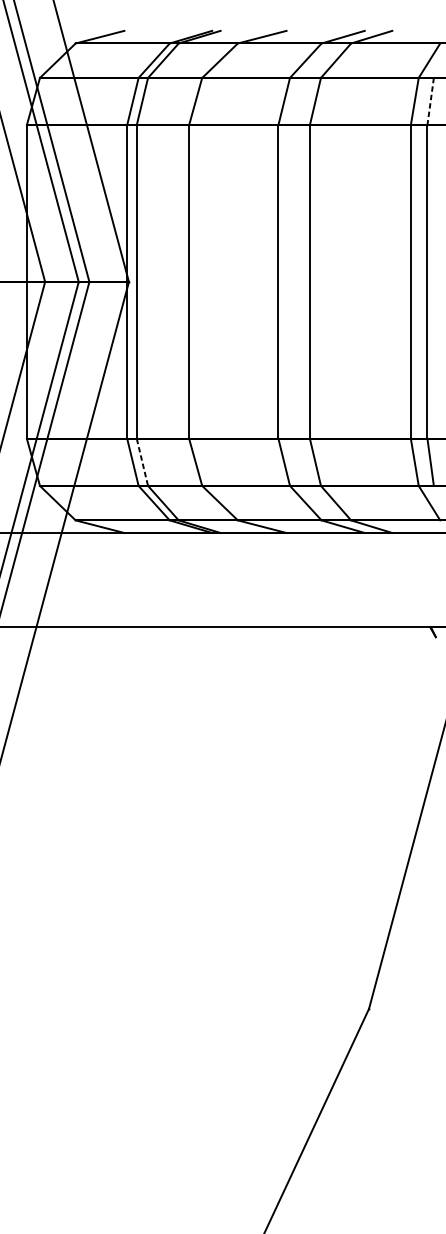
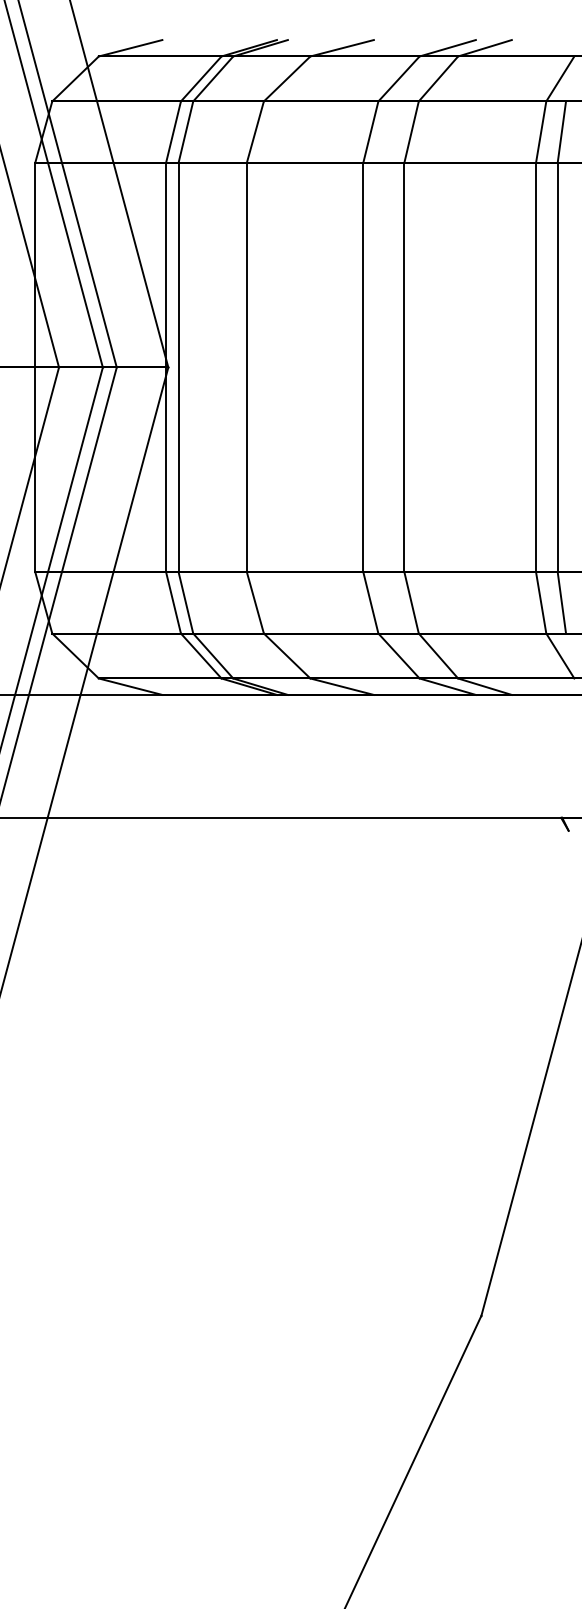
line: (430, 101) -> (561, 132), dashed -> solid
line: (142, 462) -> (185, 602), dashed -> solid

